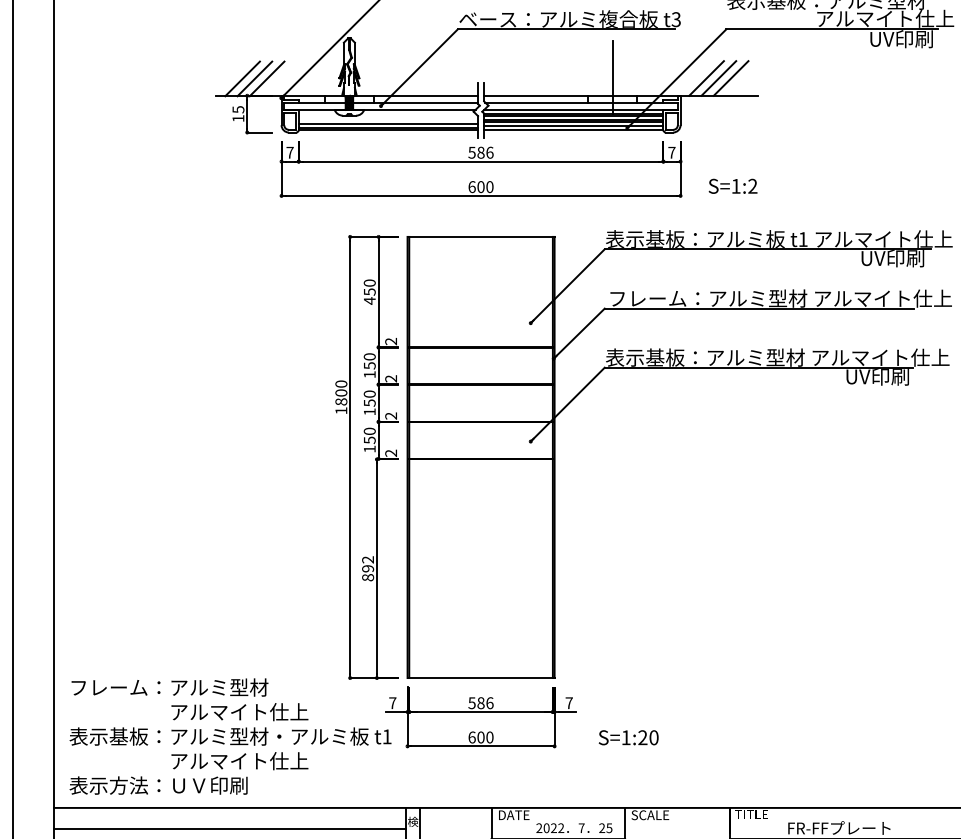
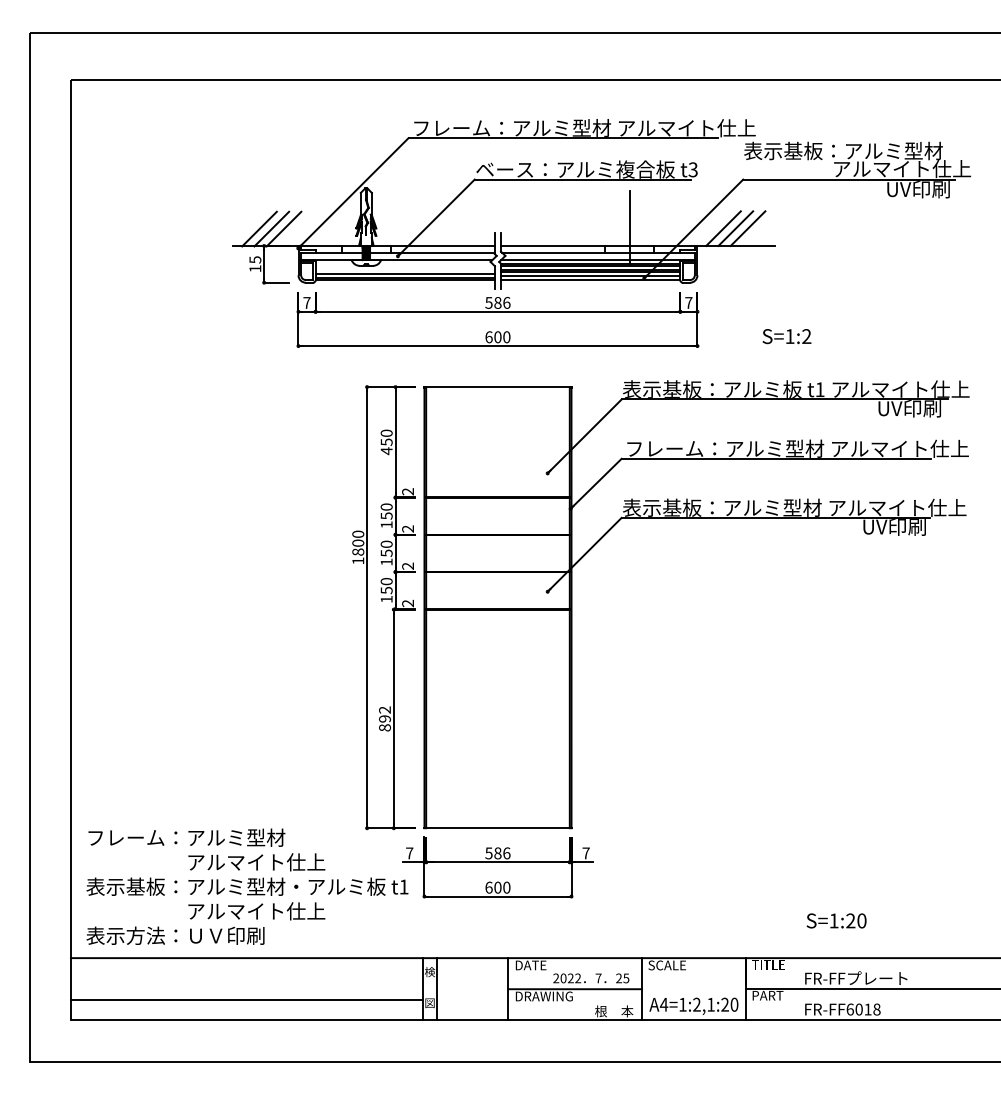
text: (732, 186) -> (786, 336), moved
text: (628, 737) -> (836, 920), moved
line: (229, 828) -> (246, 978), removed

